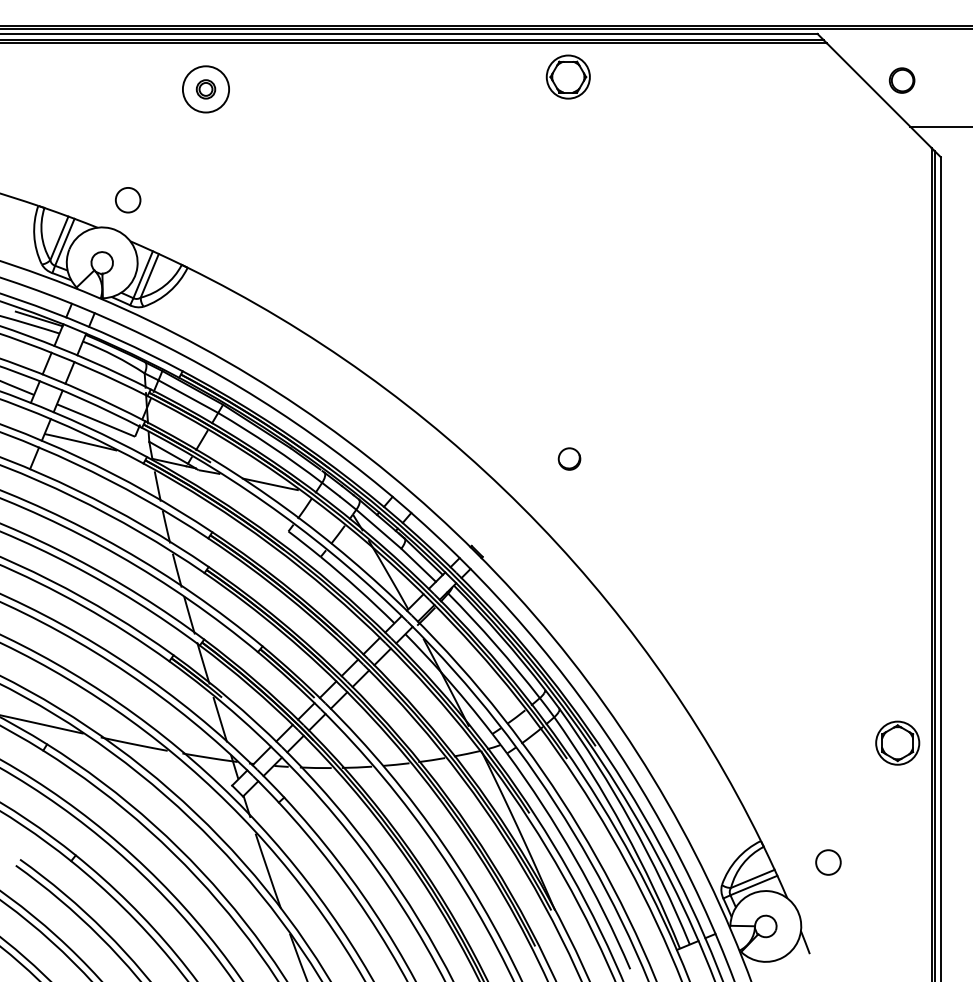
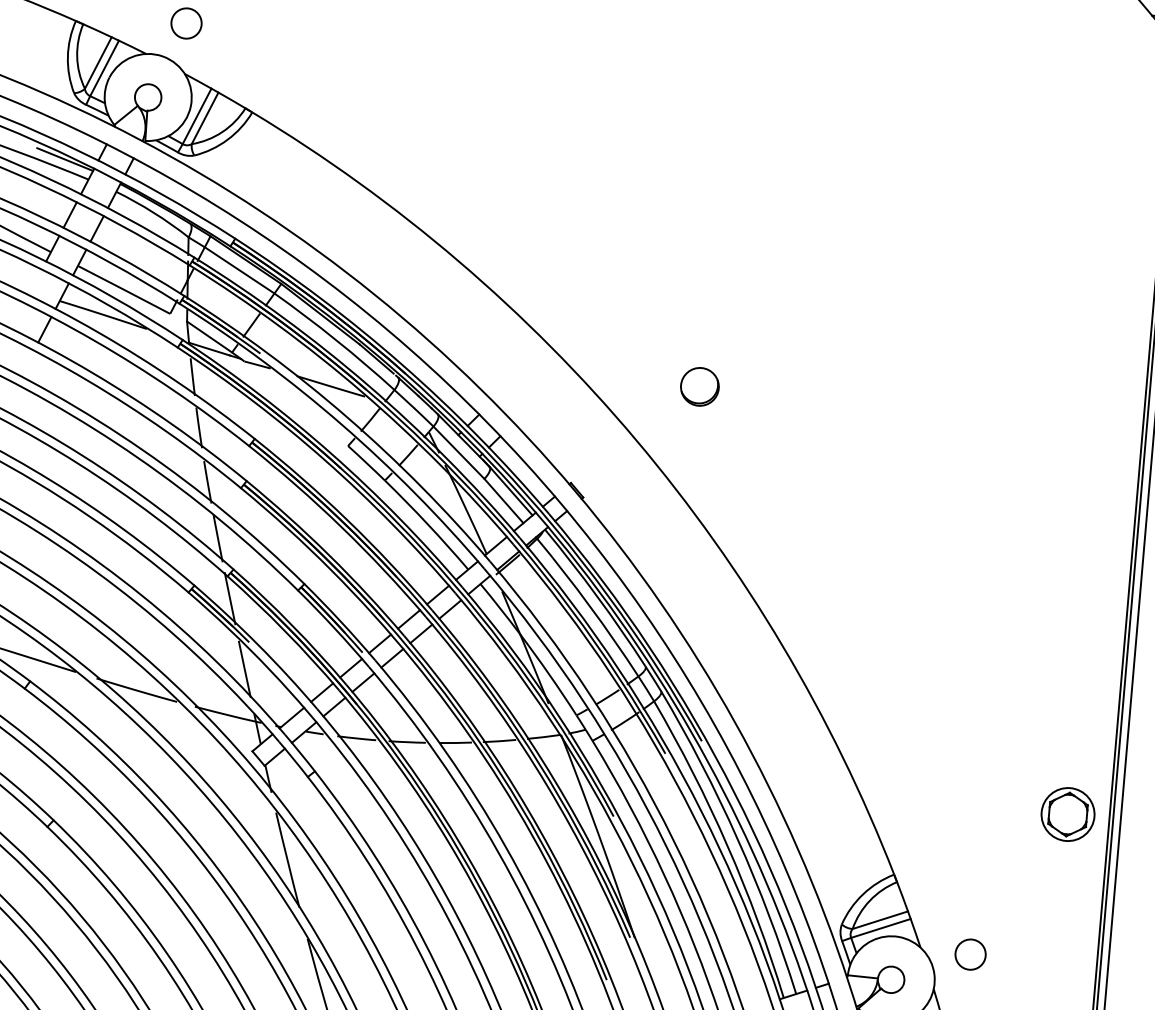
part: (569, 458) -> (699, 386), size x1.43
part: (897, 742) -> (1067, 813), moved
circle: (828, 862) -> (970, 954), moved

